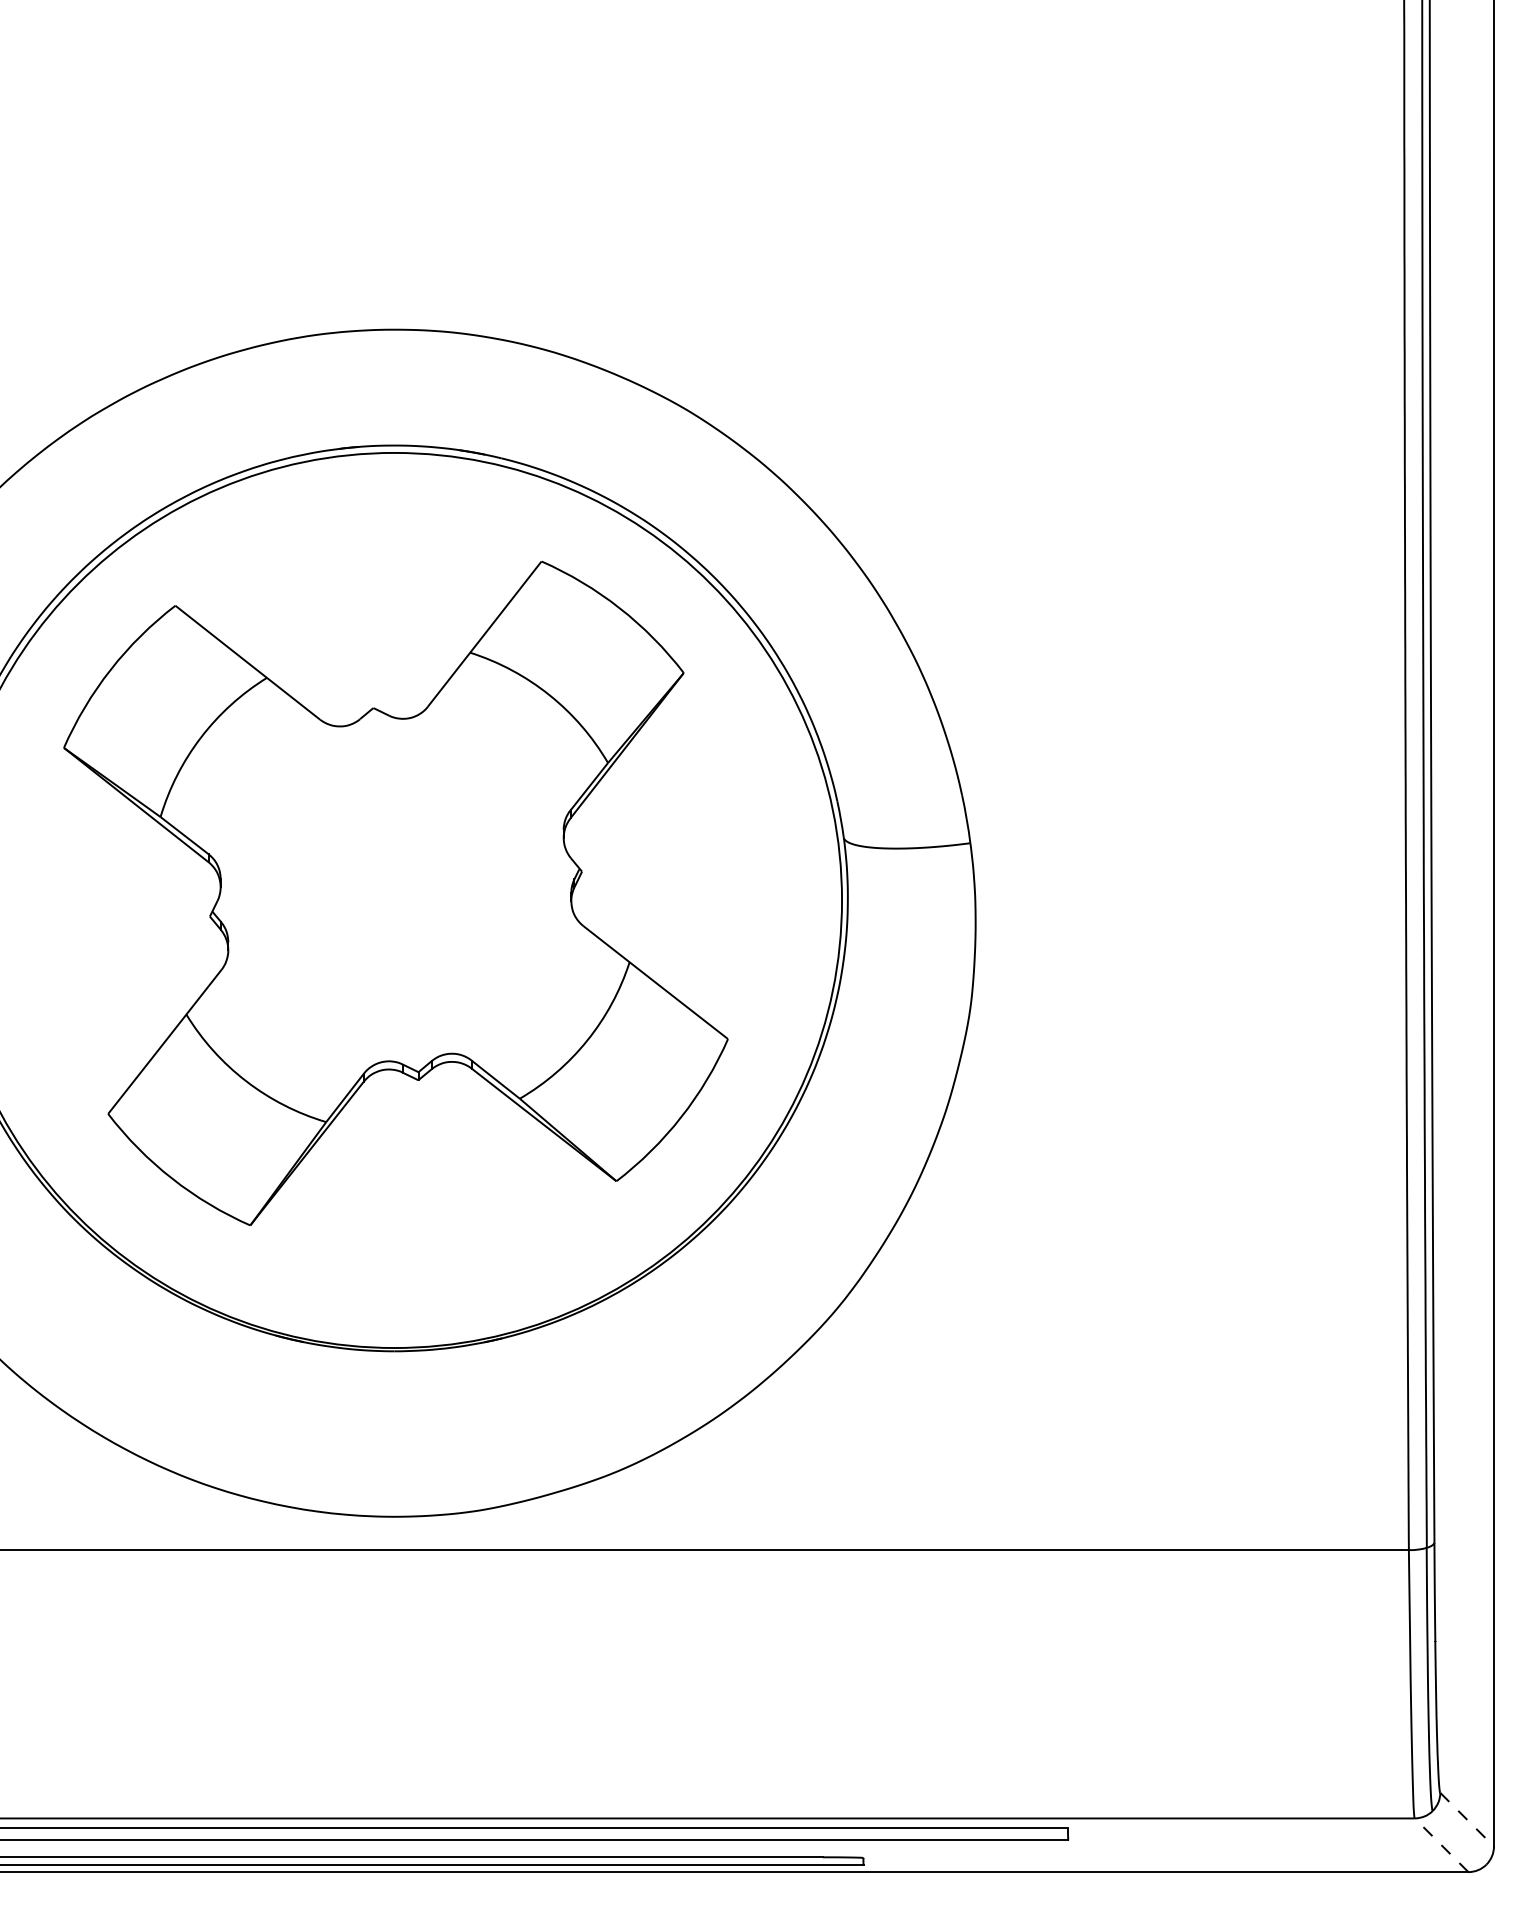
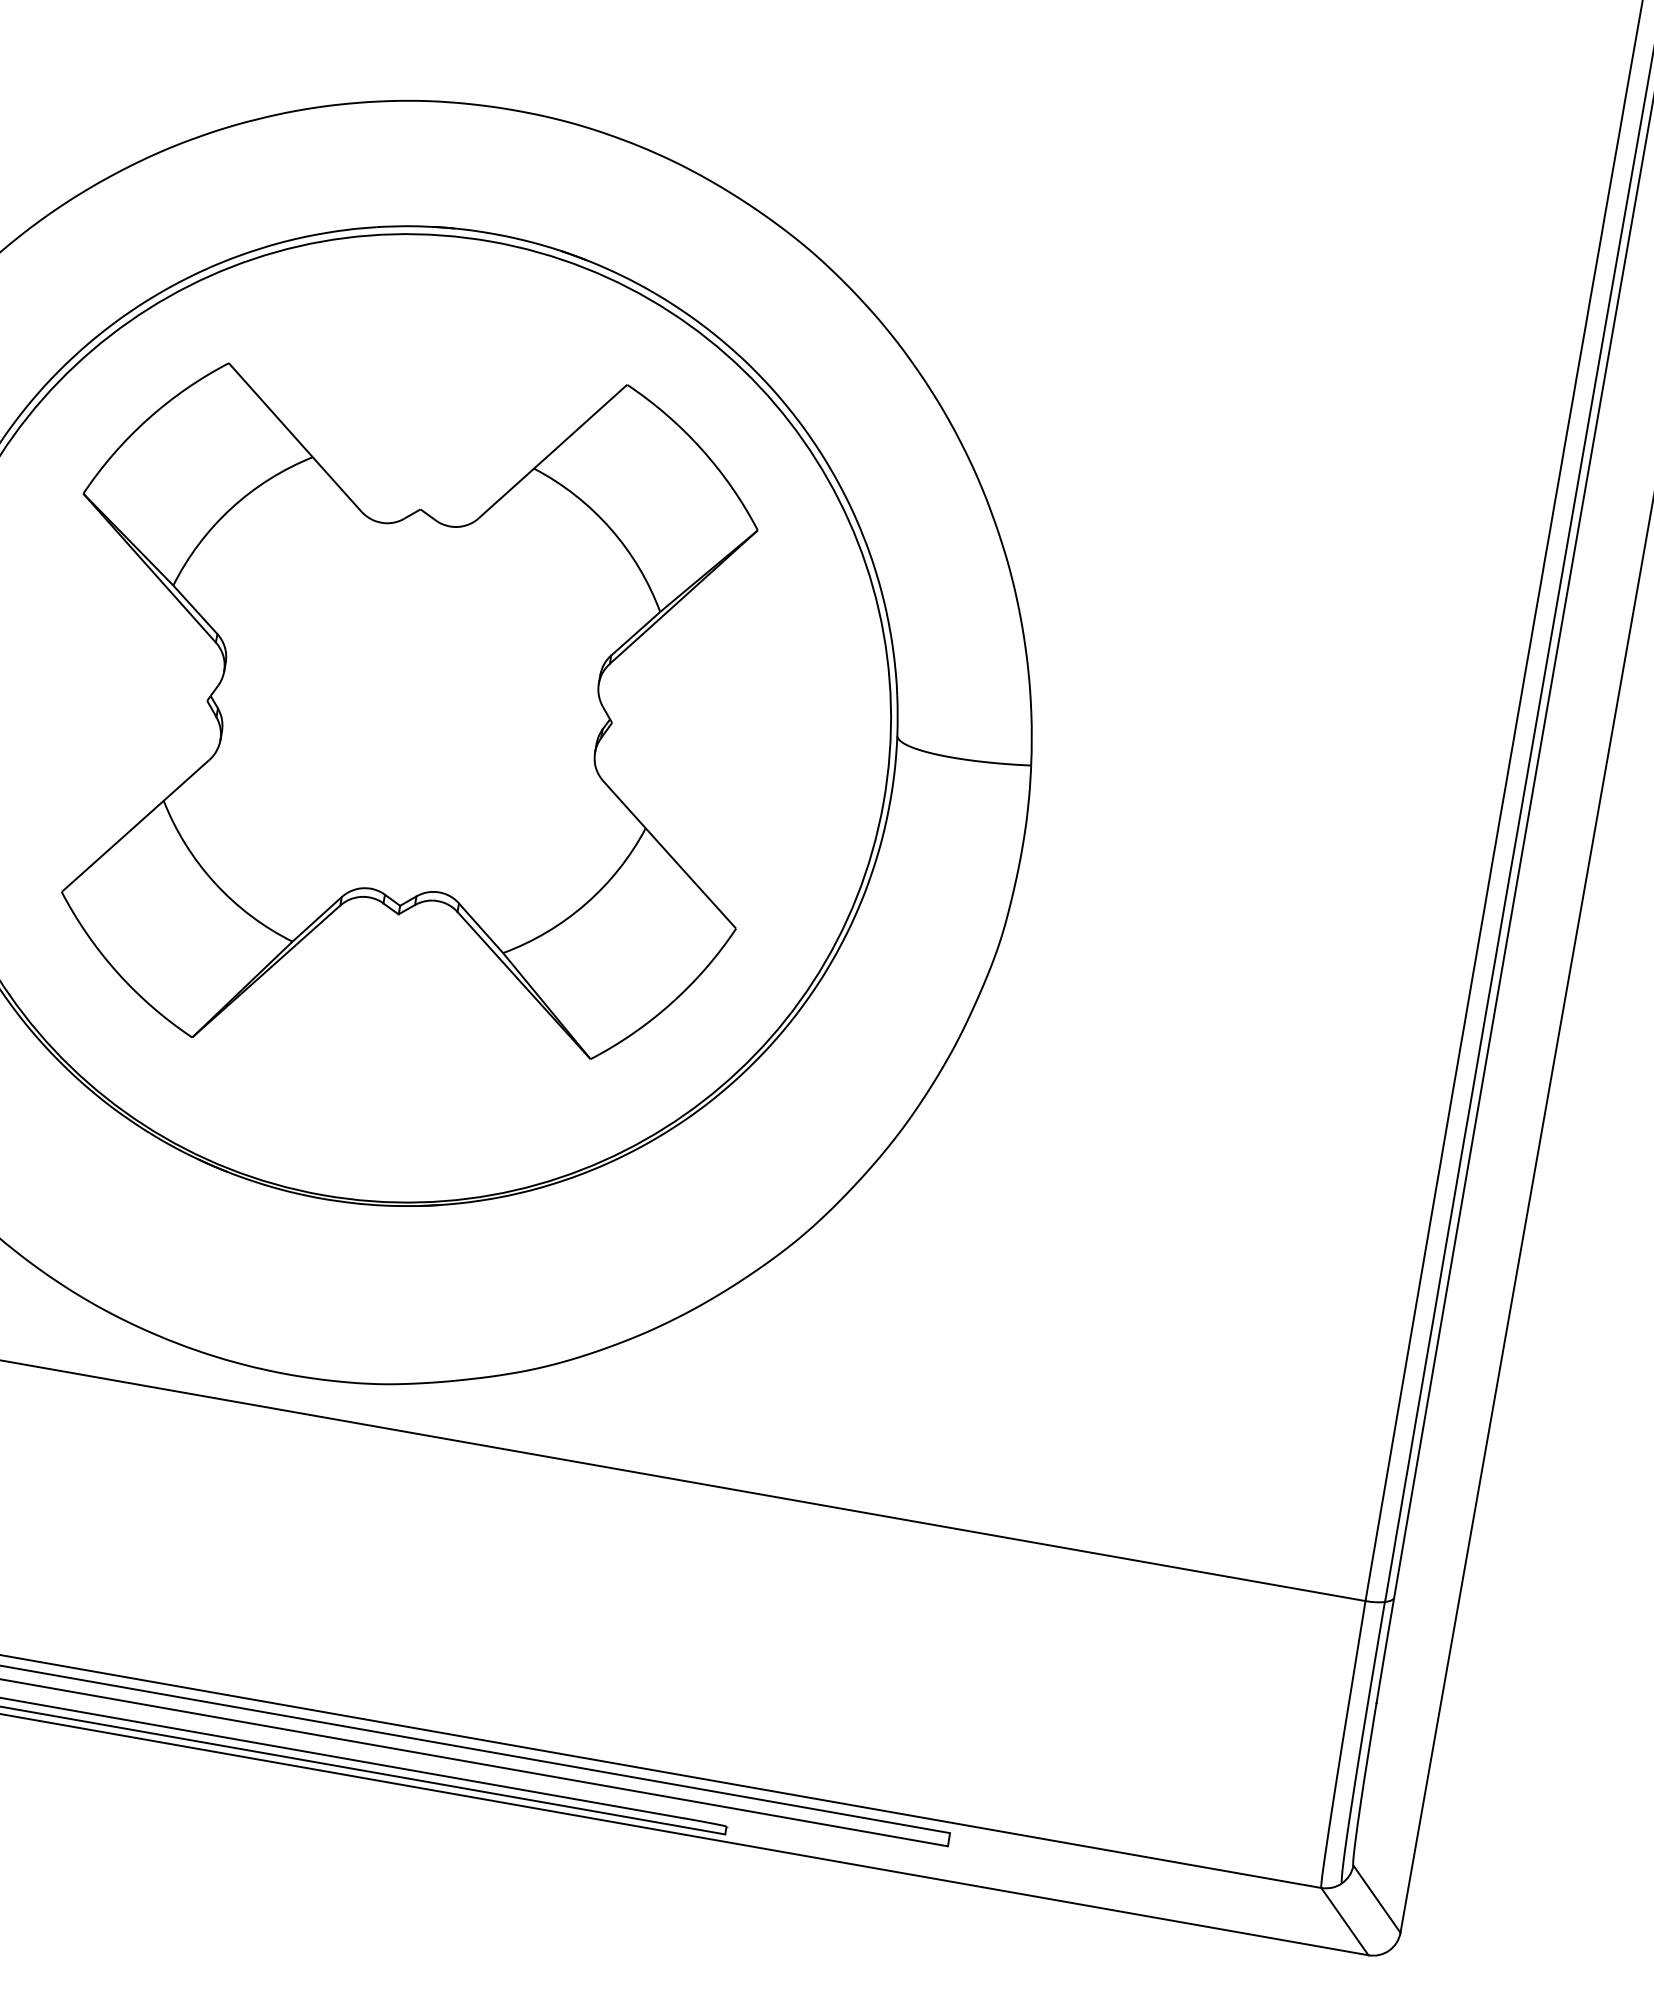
line: (1467, 1819) -> (1377, 1899), dashed -> solid
line: (1441, 1845) -> (1344, 1921), dashed -> solid

